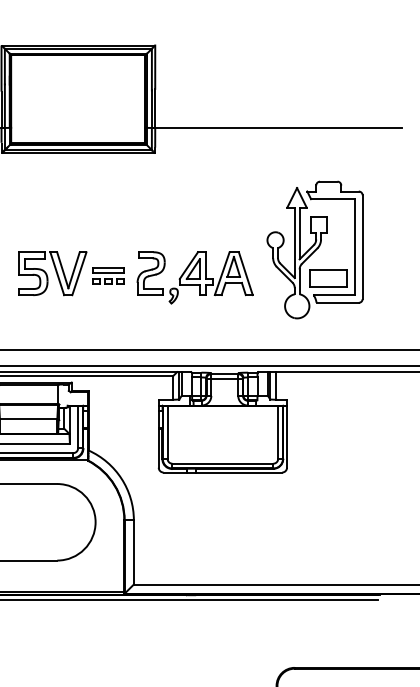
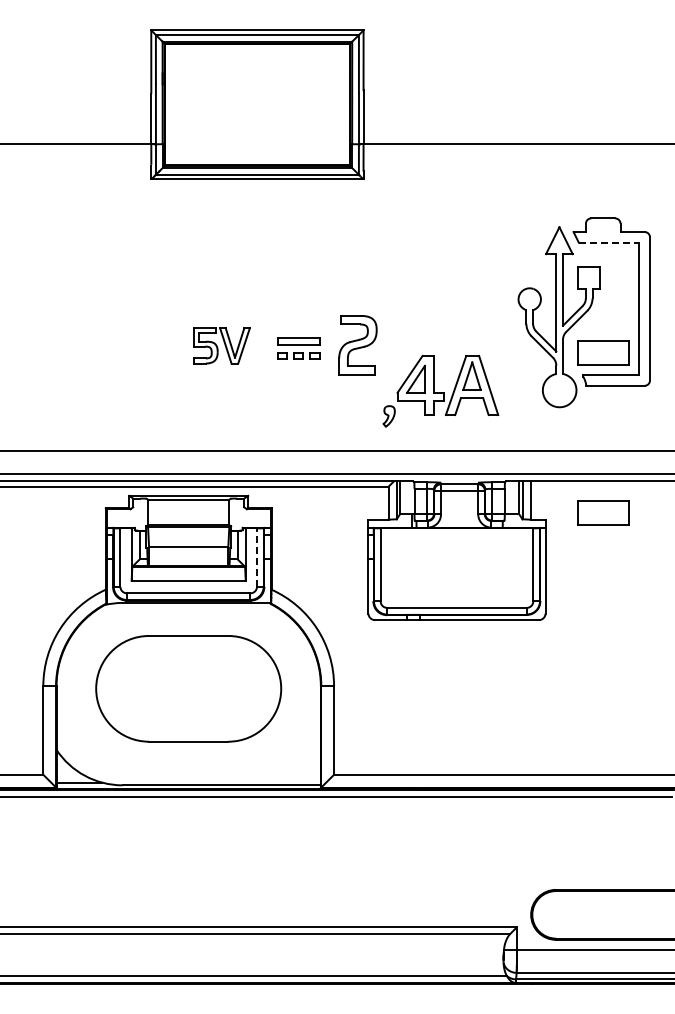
line: (333, 199) -> (609, 242), solid -> dashed
part: (52, 273) -> (221, 345), size x0.6
part: (210, 277) -> (440, 390), moved
part: (328, 394) -> (603, 512), added
line: (78, 427) -> (257, 557), solid -> dashed

